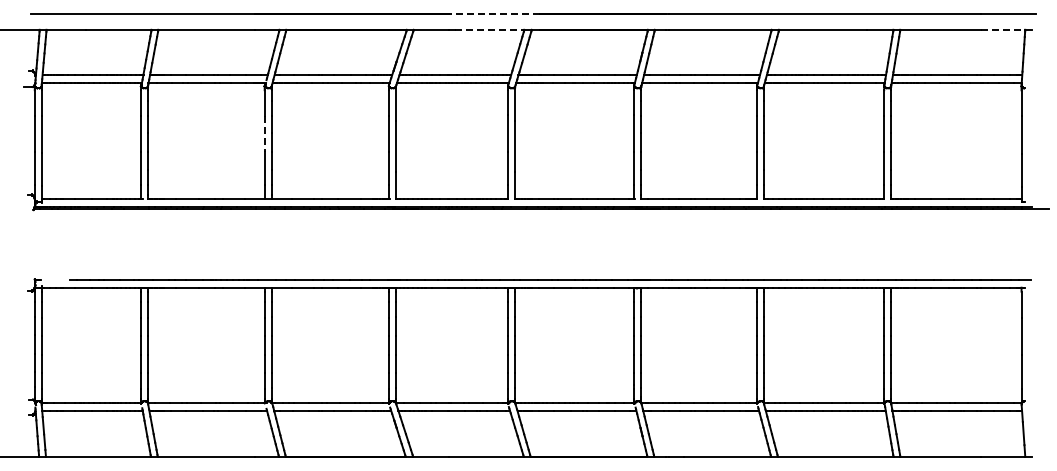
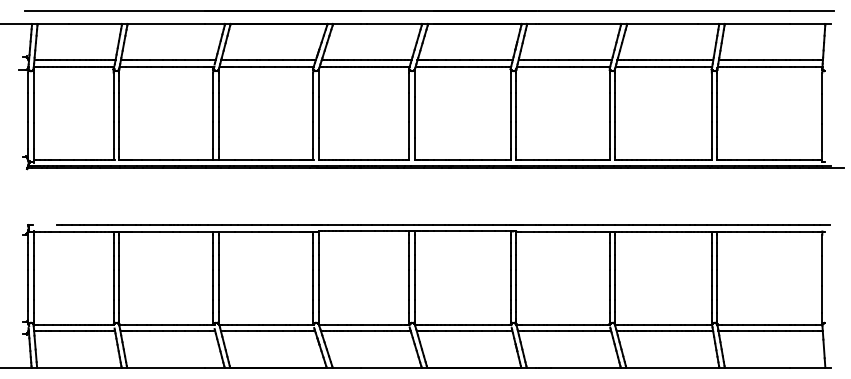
line: (494, 14) -> (398, 11), dashed -> solid
line: (489, 29) -> (394, 23), dashed -> solid
line: (1003, 29) -> (807, 23), dashed -> solid
line: (264, 134) -> (213, 108), dashed -> solid

